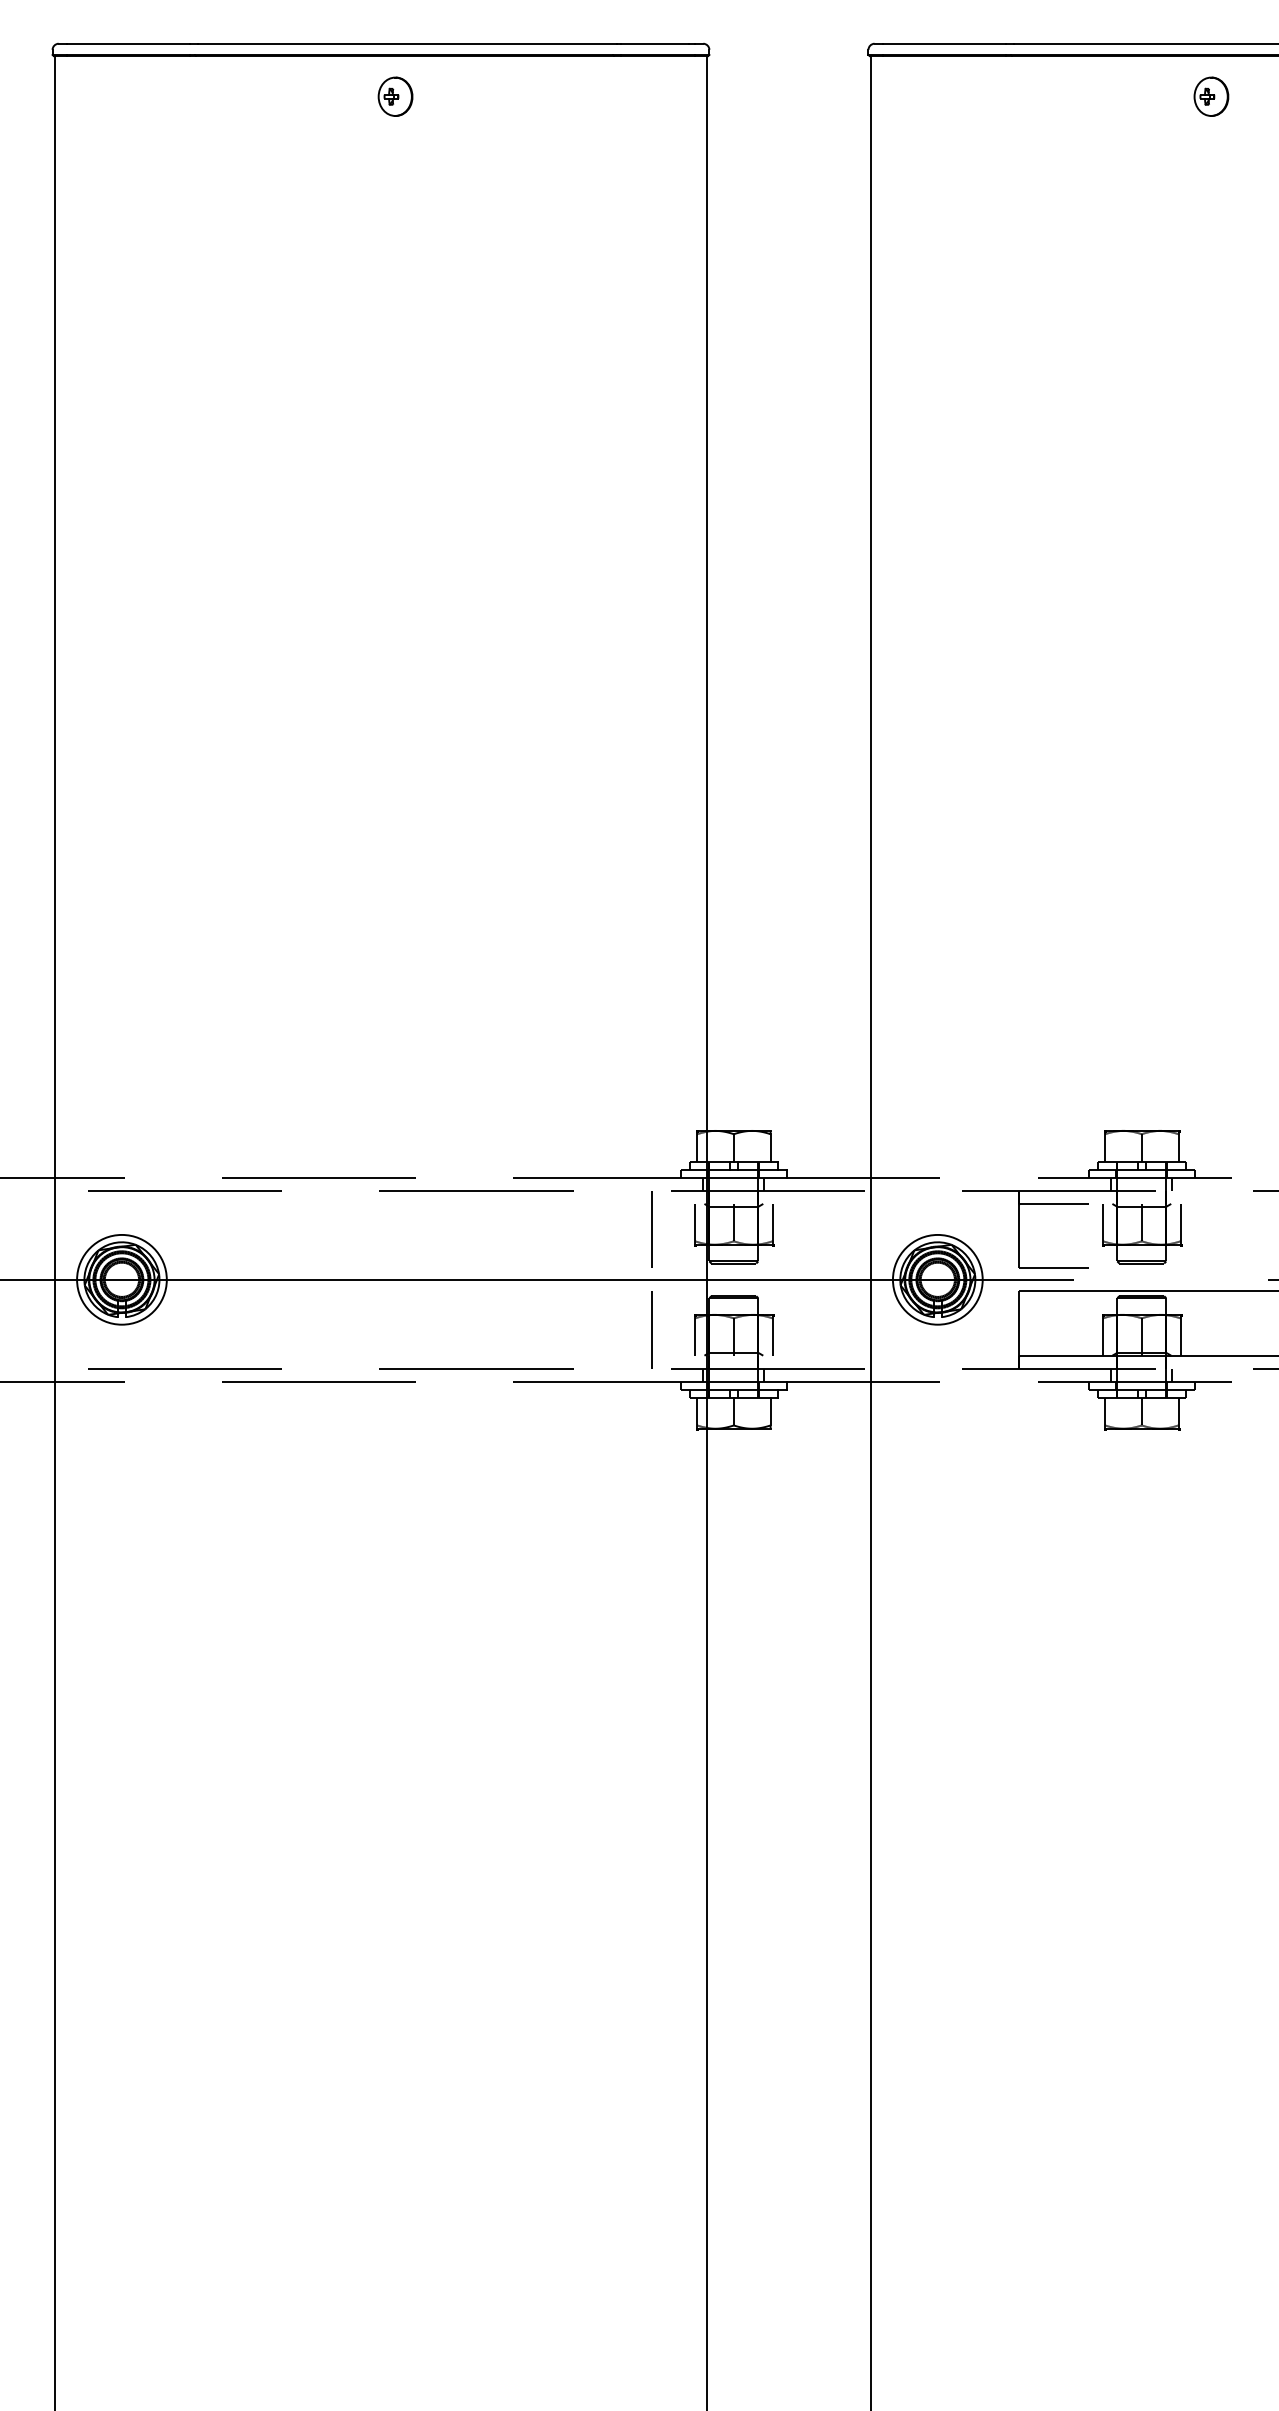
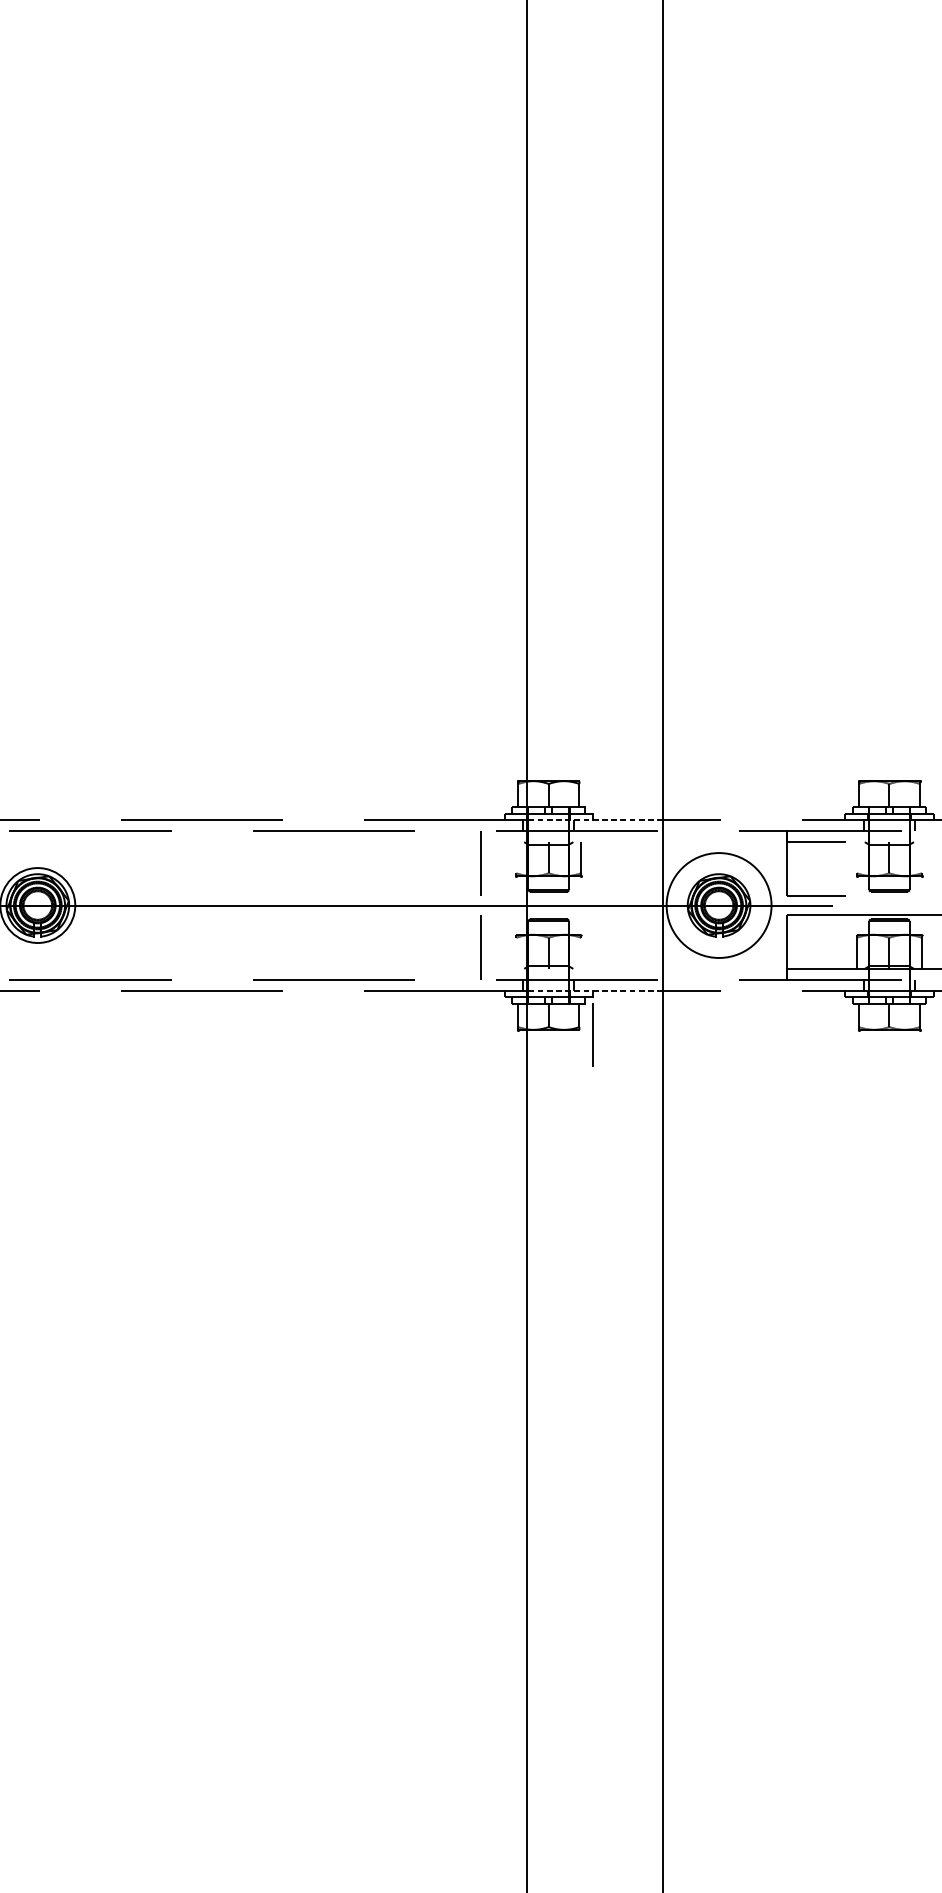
line: (788, 1177) -> (594, 820), solid -> dashed
line: (695, 1222) -> (516, 857), removed
line: (1103, 1222) -> (857, 857), removed
line: (1180, 1222) -> (921, 857), removed
circle: (937, 1279) -> (718, 905), size x1.4
line: (695, 1336) -> (516, 952), removed
line: (772, 1336) -> (581, 952), removed
line: (788, 1381) -> (594, 990), solid -> dashed
line: (785, 1434) -> (591, 1034), added

